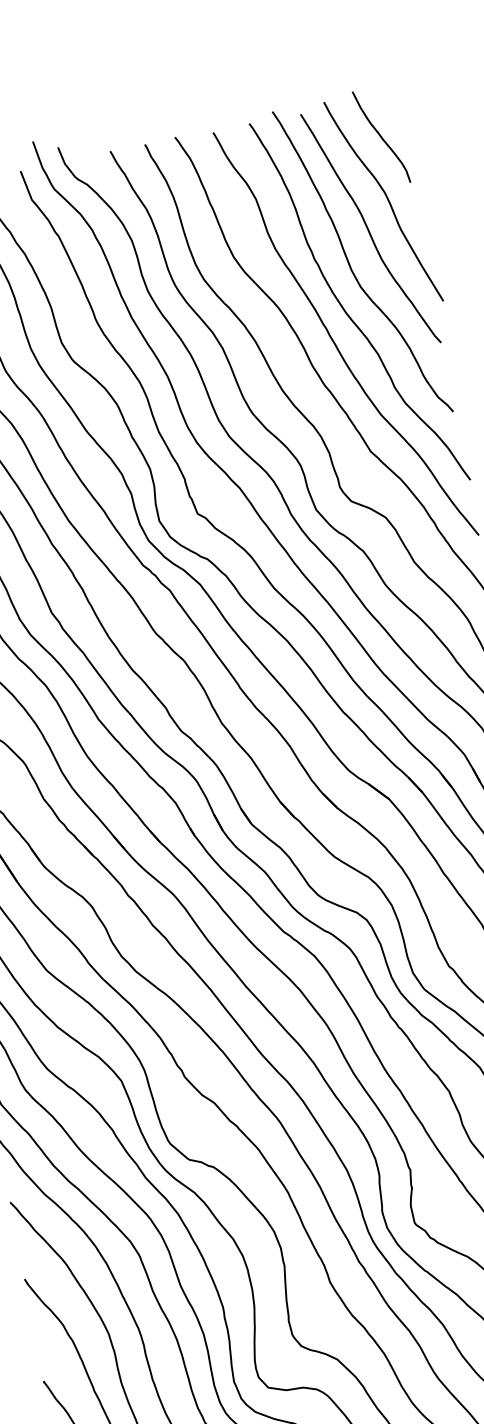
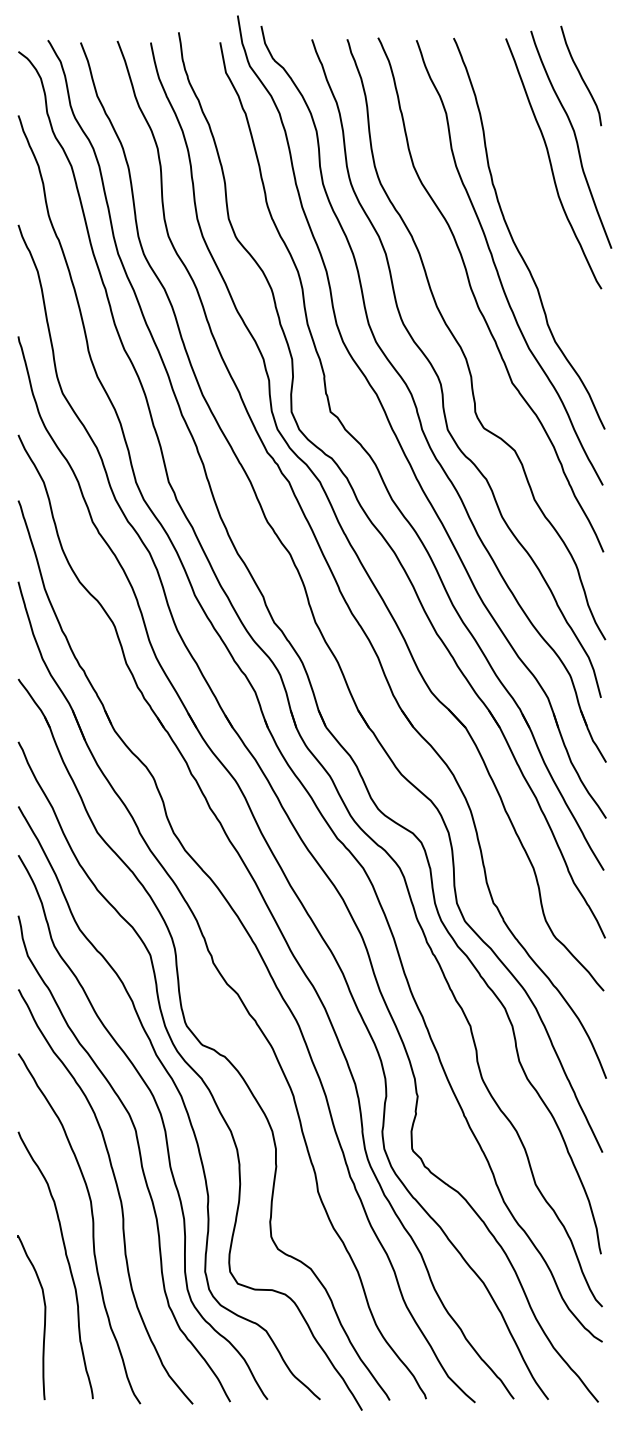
curve: (351, 266) -> (527, 197), removed

